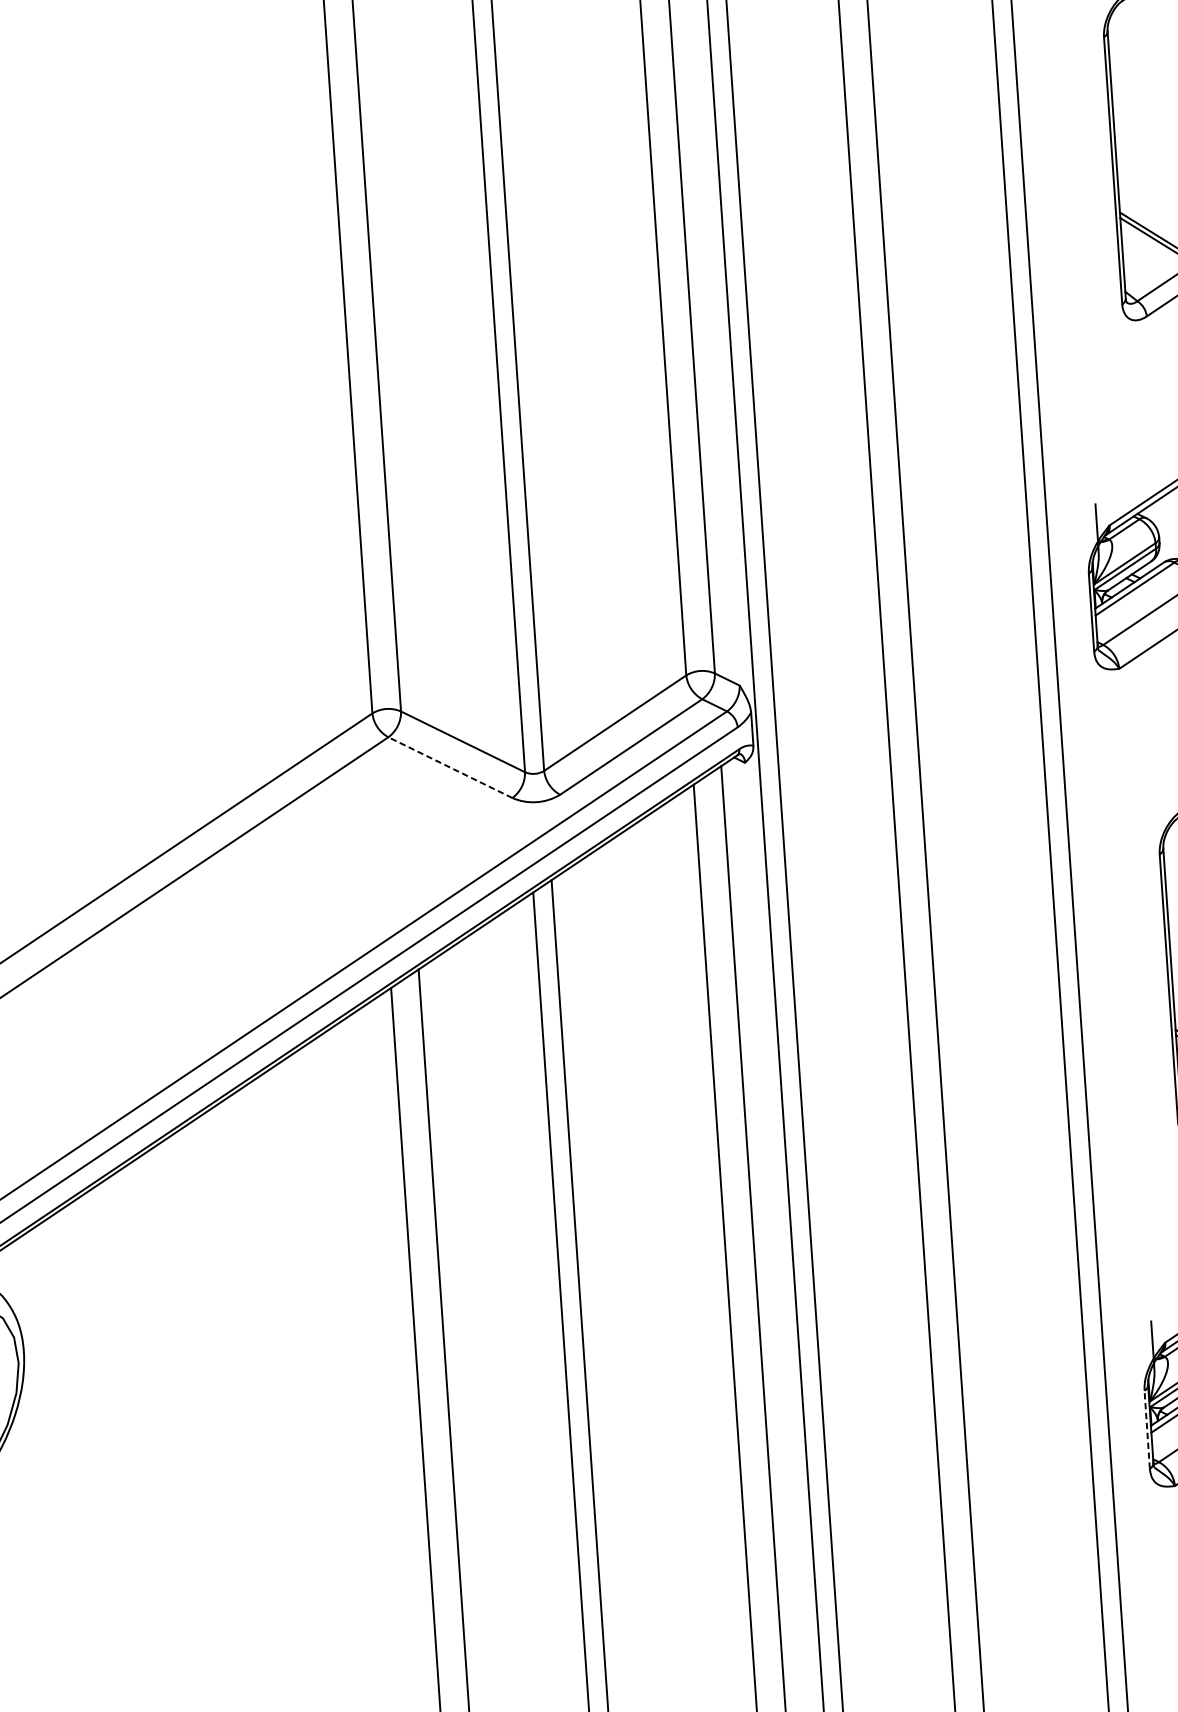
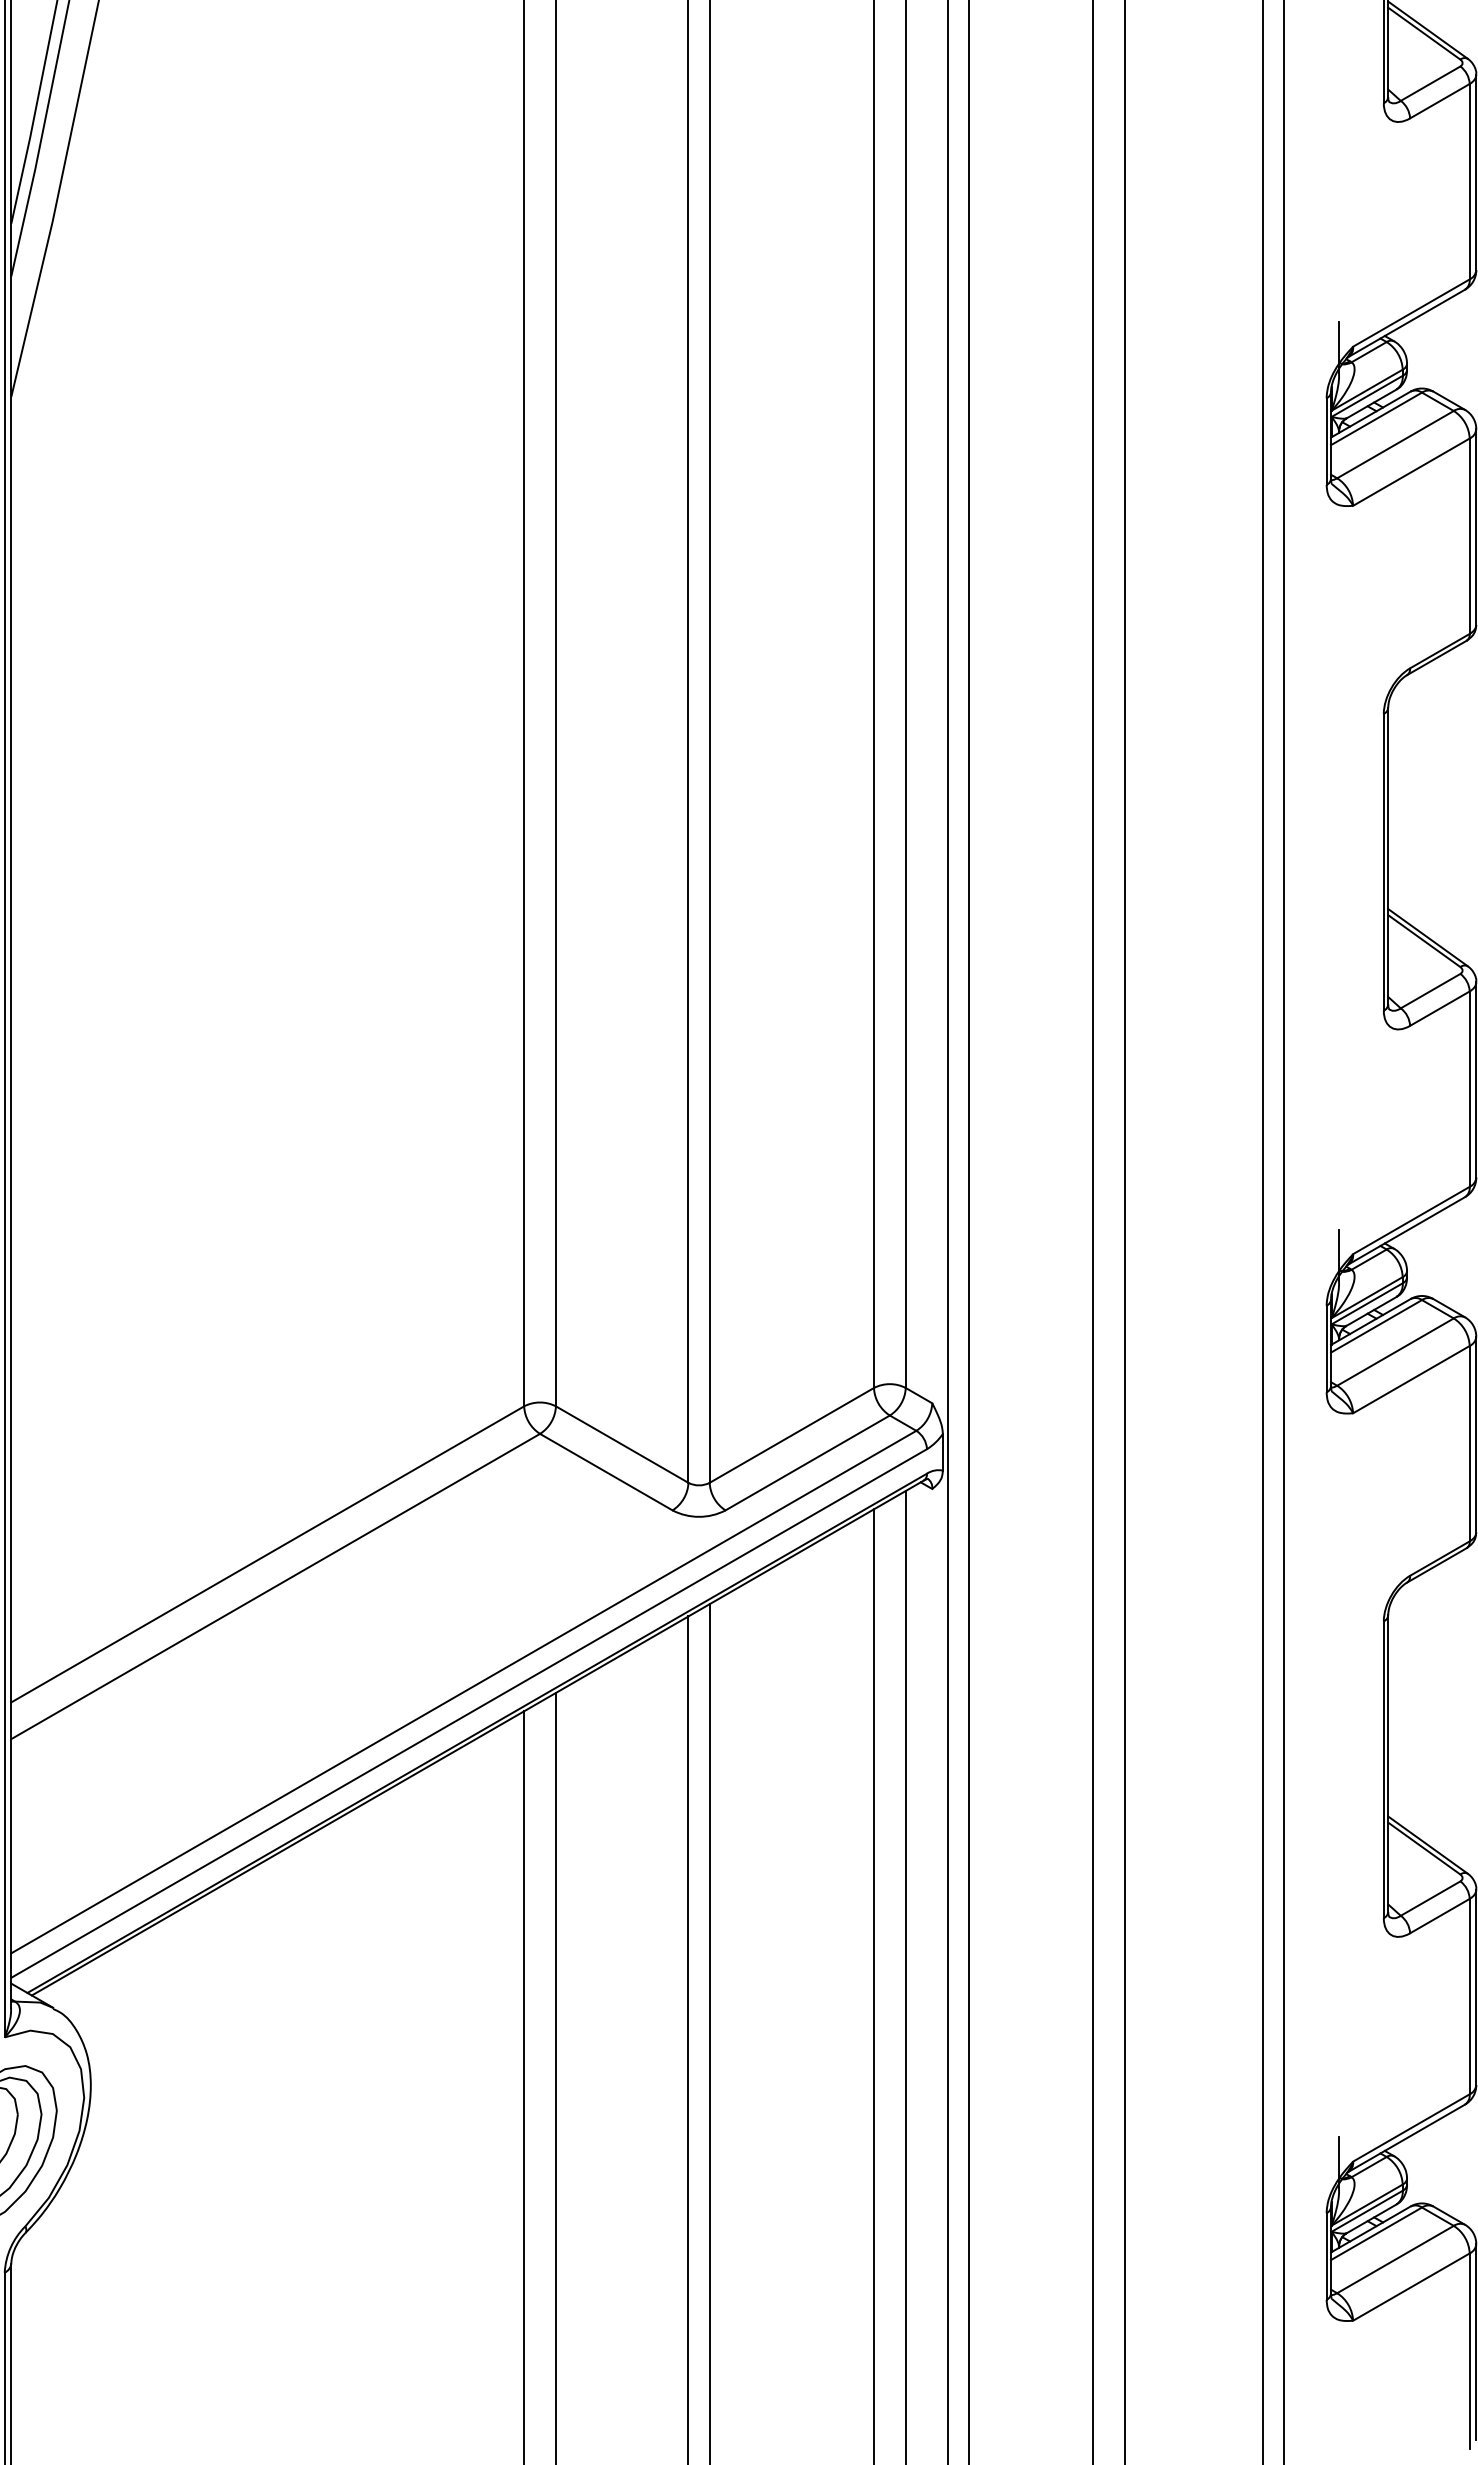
line: (449, 767) -> (605, 1471), dashed -> solid
line: (1147, 1428) -> (1326, 2255), dashed -> solid

